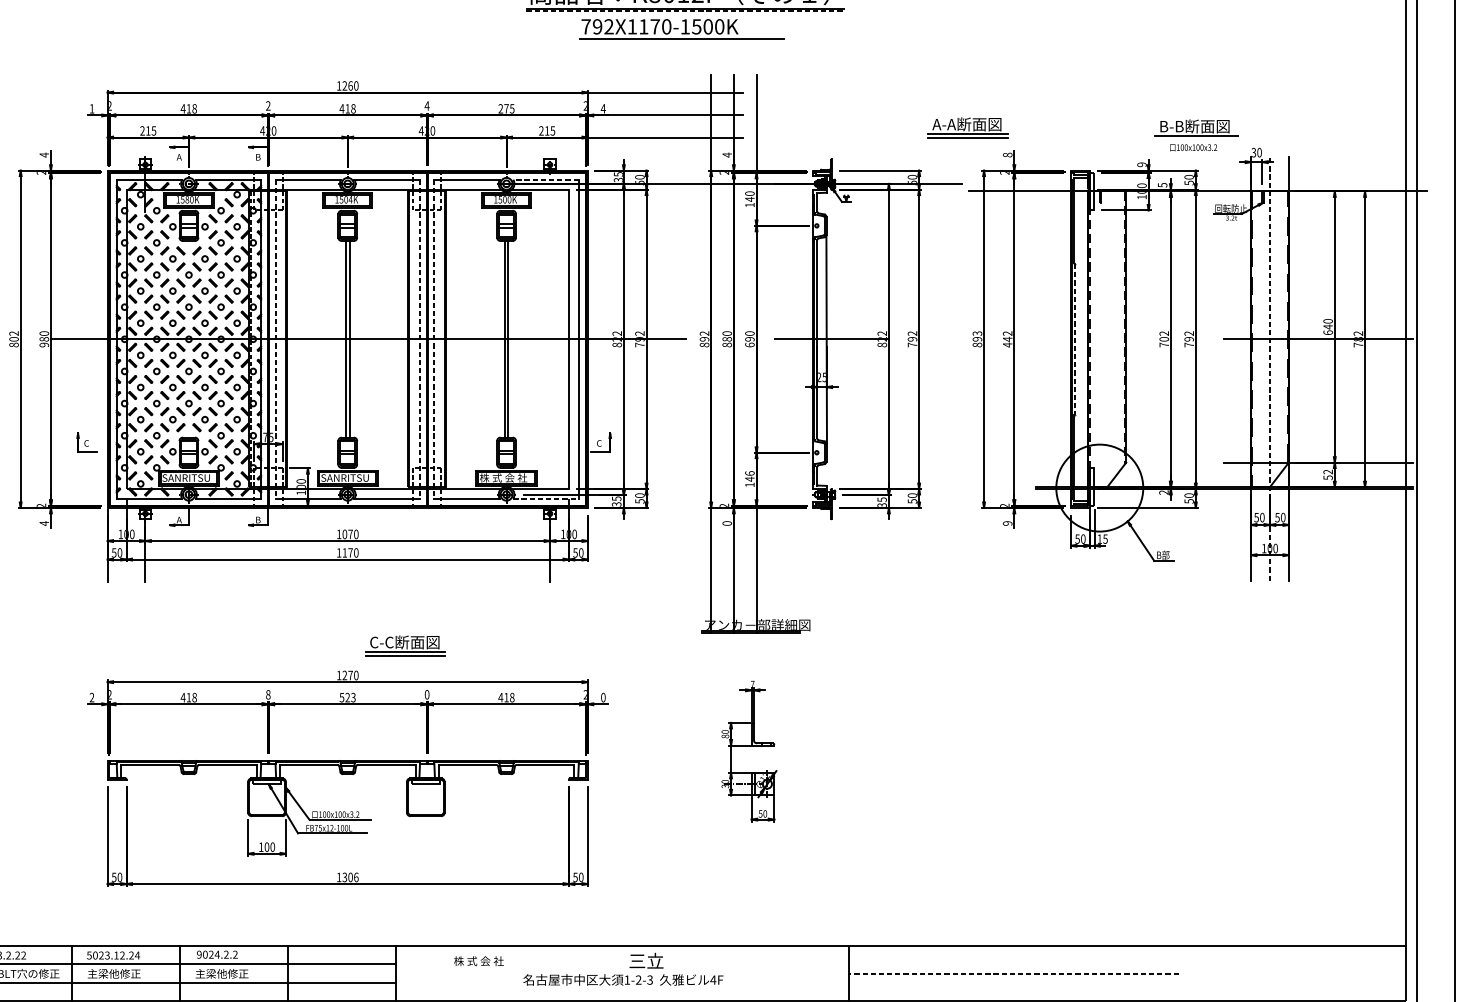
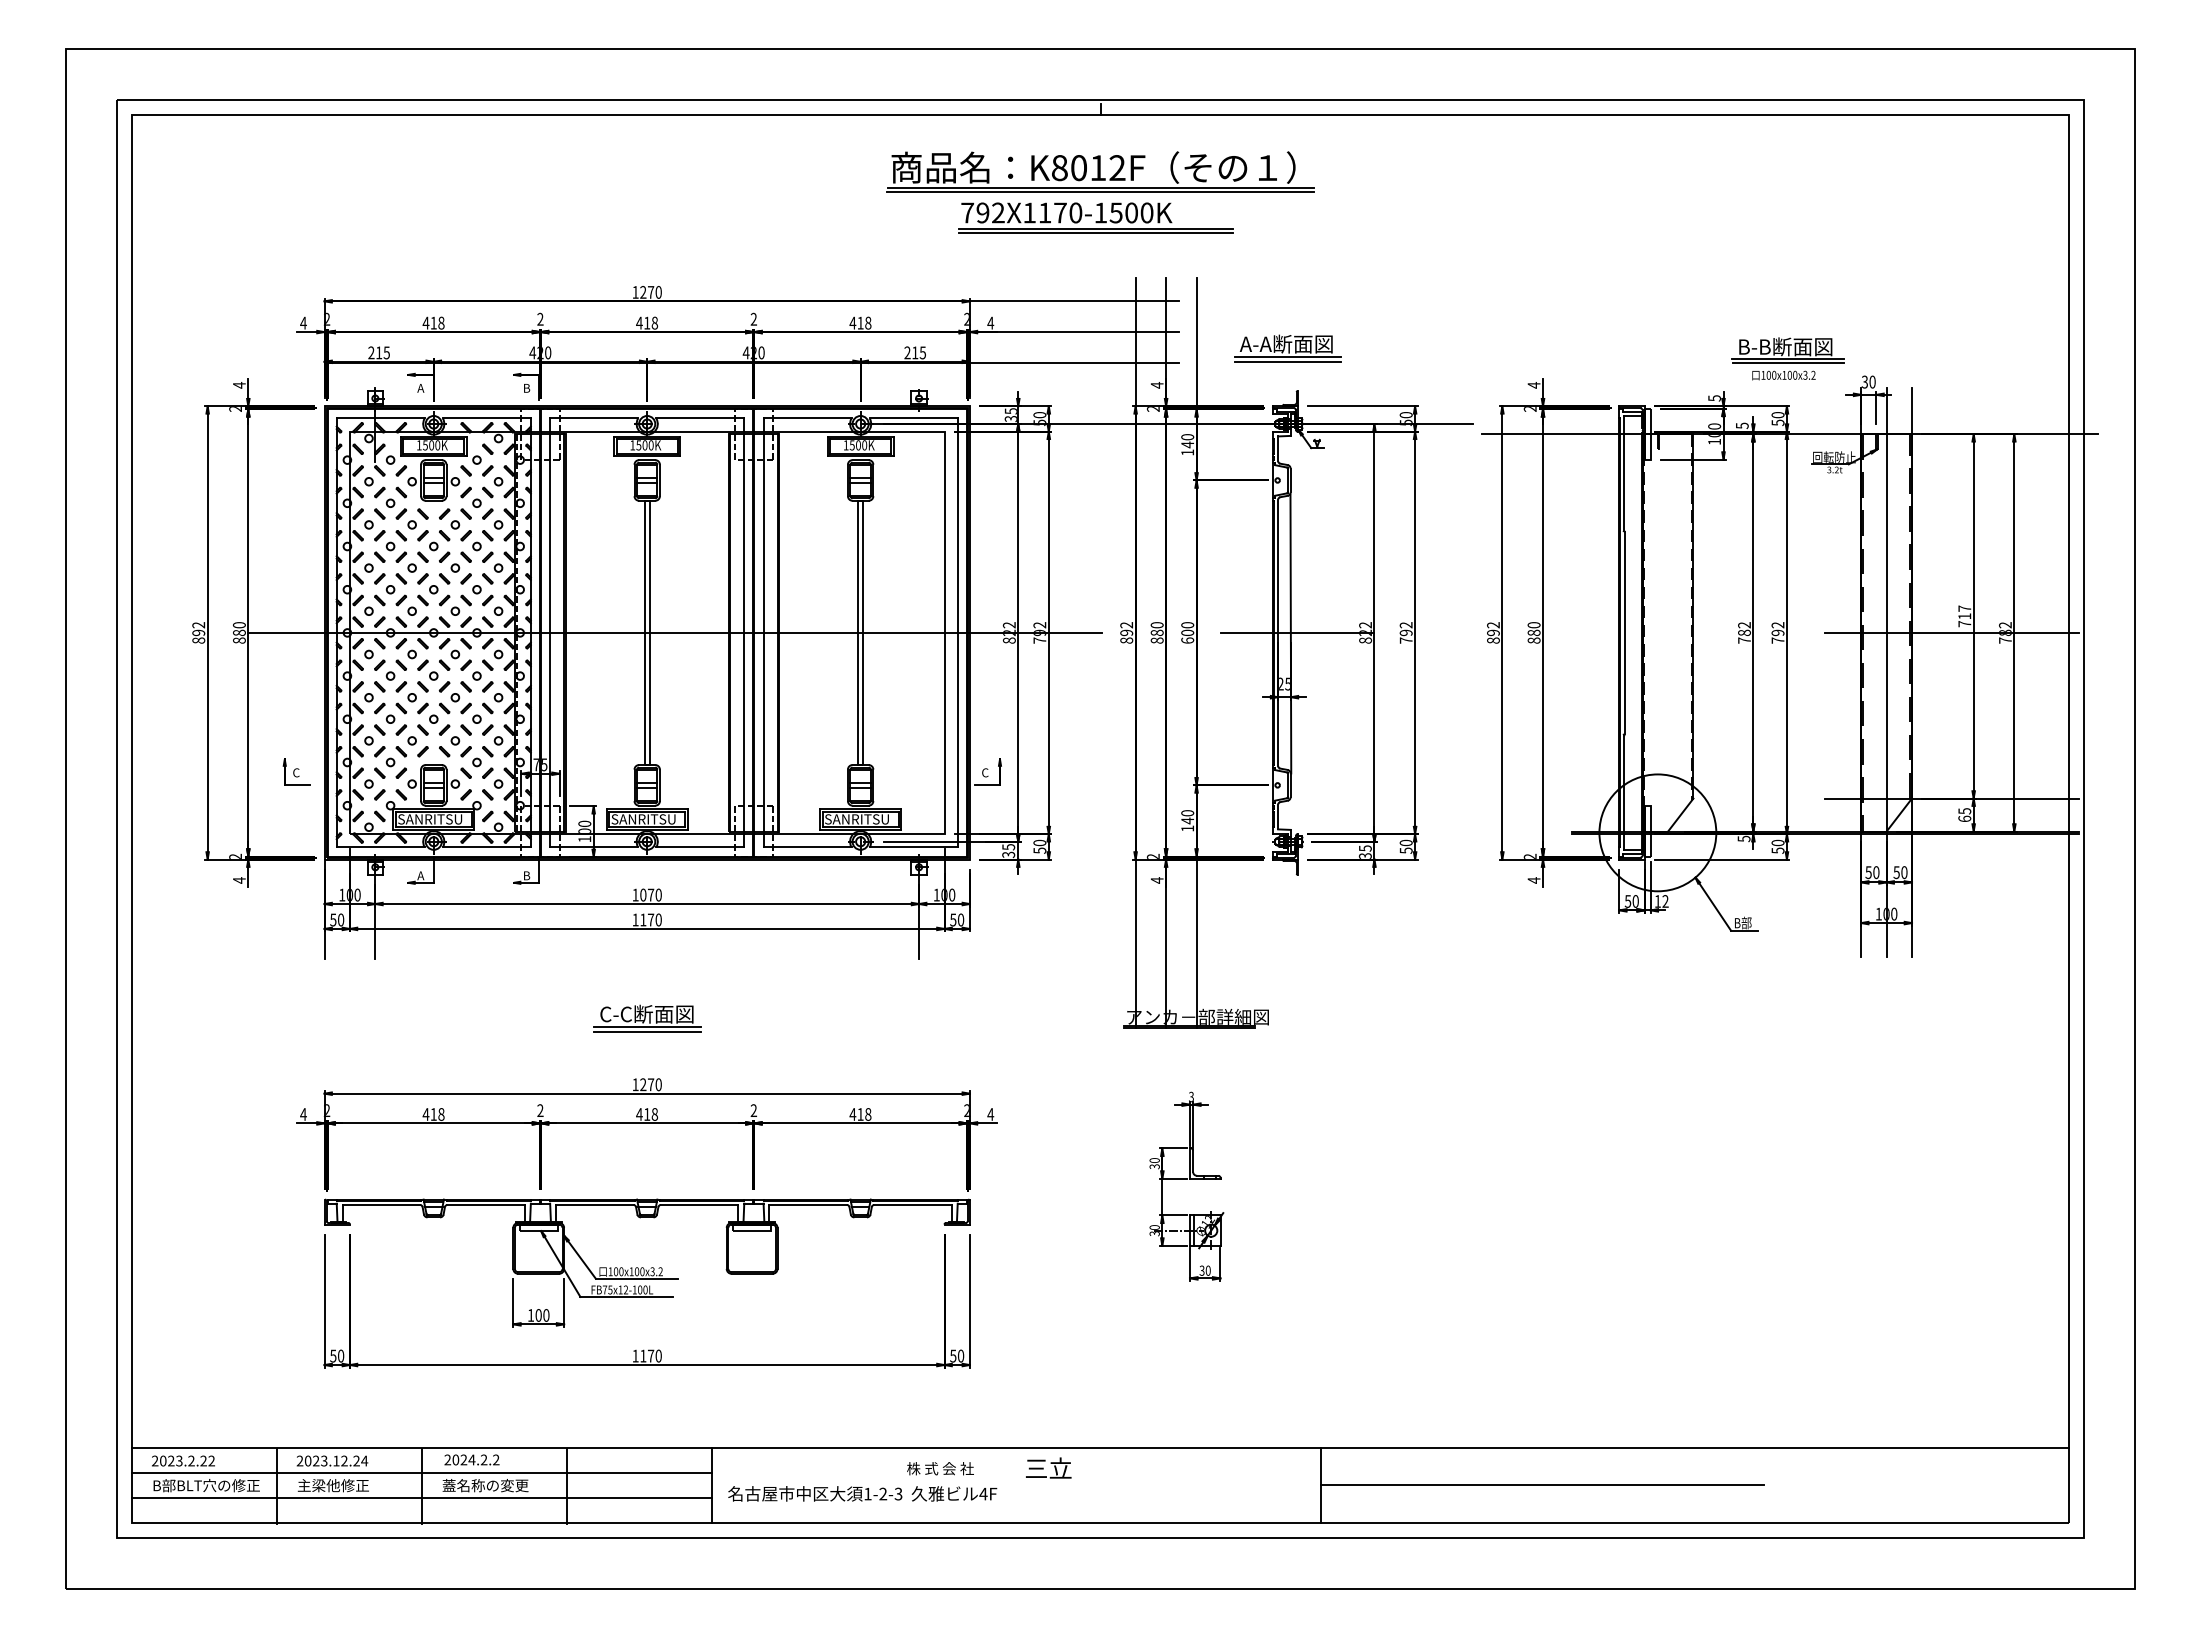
line: (685, 11) -> (1100, 192), dashed -> solid
line: (681, 42) -> (1095, 233), added
text: (350, 85) -> (651, 291), 1260 -> 1270
text: (426, 105) -> (753, 318), 4 -> 2
text: (92, 108) -> (303, 322), 1 -> 4
text: (506, 108) -> (860, 322), 275 -> 418
part: (967, 127) -> (1287, 348), moved
line: (1196, 138) -> (1788, 362), added
text: (1007, 155) -> (1533, 385), 8 -> 4
text: (1141, 164) -> (1714, 398), 9 -> 5
line: (545, 179) -> (913, 418), dashed -> solid
text: (187, 199) -> (431, 445), 1580K -> 1500K
text: (350, 199) -> (650, 445), 1504K -> 1500K
text: (1327, 327) -> (1964, 616), 640 -> 717
text: (977, 333) -> (1493, 625), 893 -> 892
text: (13, 339) -> (198, 632), 802 -> 892
line: (275, 339) -> (550, 633), dashed -> solid
line: (420, 339) -> (744, 633), dashed -> solid
line: (434, 339) -> (763, 633), dashed -> solid
text: (749, 339) -> (1187, 632), 690 -> 600
text: (1007, 339) -> (1533, 633), 442 -> 880
line: (1074, 339) -> (1624, 633), dashed -> solid
text: (1164, 339) -> (1744, 632), 702 -> 782
text: (44, 344) -> (239, 640), 980 -> 880
line: (1269, 368) -> (1886, 672), dashed -> solid
text: (749, 473) -> (1187, 813), 146 -> 140
text: (1327, 475) -> (1964, 815), 52 -> 65
text: (503, 478) -> (856, 819), 株 式 会 社 -> SANRITSU
text: (1163, 492) -> (1743, 838), 2 -> 5
line: (546, 498) -> (914, 847), dashed -> solid
text: (726, 523) -> (1156, 880), 0 -> 4
text: (1007, 523) -> (1533, 880), 9 -> 4
text: (1105, 539) -> (1665, 901), 15 -> 12
part: (405, 645) -> (647, 1018), moved
text: (752, 684) -> (1191, 1096), 7 -> 3
text: (268, 694) -> (540, 1110), 8 -> 2
text: (426, 694) -> (753, 1110), 0 -> 2
text: (92, 697) -> (303, 1114), 2 -> 4
text: (347, 697) -> (647, 1114), 523 -> 418
text: (603, 697) -> (990, 1114), 0 -> 4
text: (725, 736) -> (1154, 1166), 80 -> 30
text: (760, 813) -> (1202, 1270), 50 -> 30
text: (350, 876) -> (650, 1355), 1306 -> 1170
text: (89, 955) -> (299, 1460), 5023.12.24 -> 2023.12.24
text: (199, 955) -> (447, 1460), 9024.2.2 -> 2024.2.2
text: (478, 961) -> (940, 1468), moved
text: (227, 973) -> (485, 1485), 主梁他修正 -> 蓋名称の変更
line: (1013, 973) -> (1542, 1485), dashed -> solid
text: (623, 979) -> (862, 1493), moved

